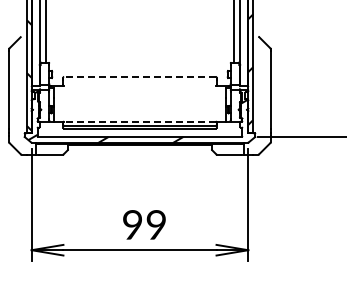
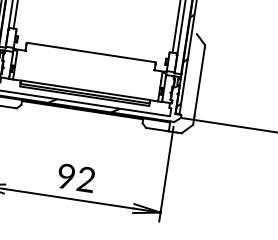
line: (139, 76) -> (90, 52), dashed -> solid
line: (139, 121) -> (85, 90), dashed -> solid
text: (156, 224) -> (86, 179), 99 -> 92

